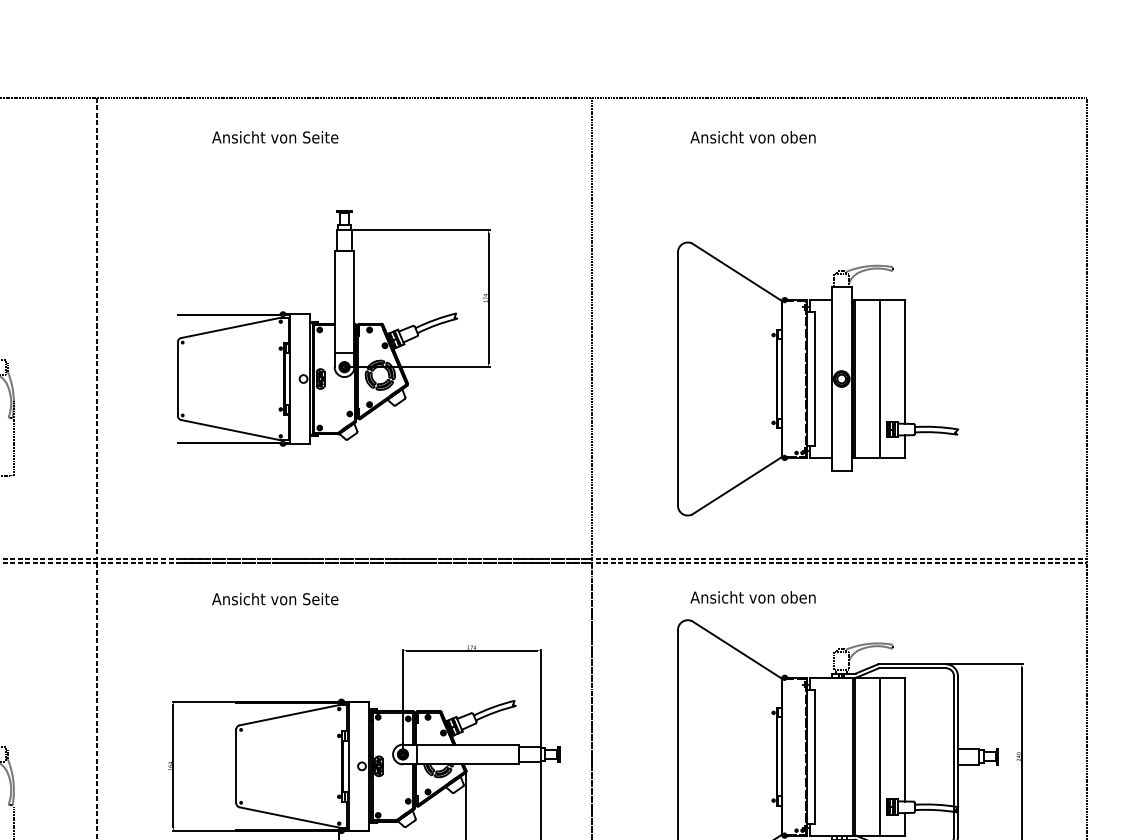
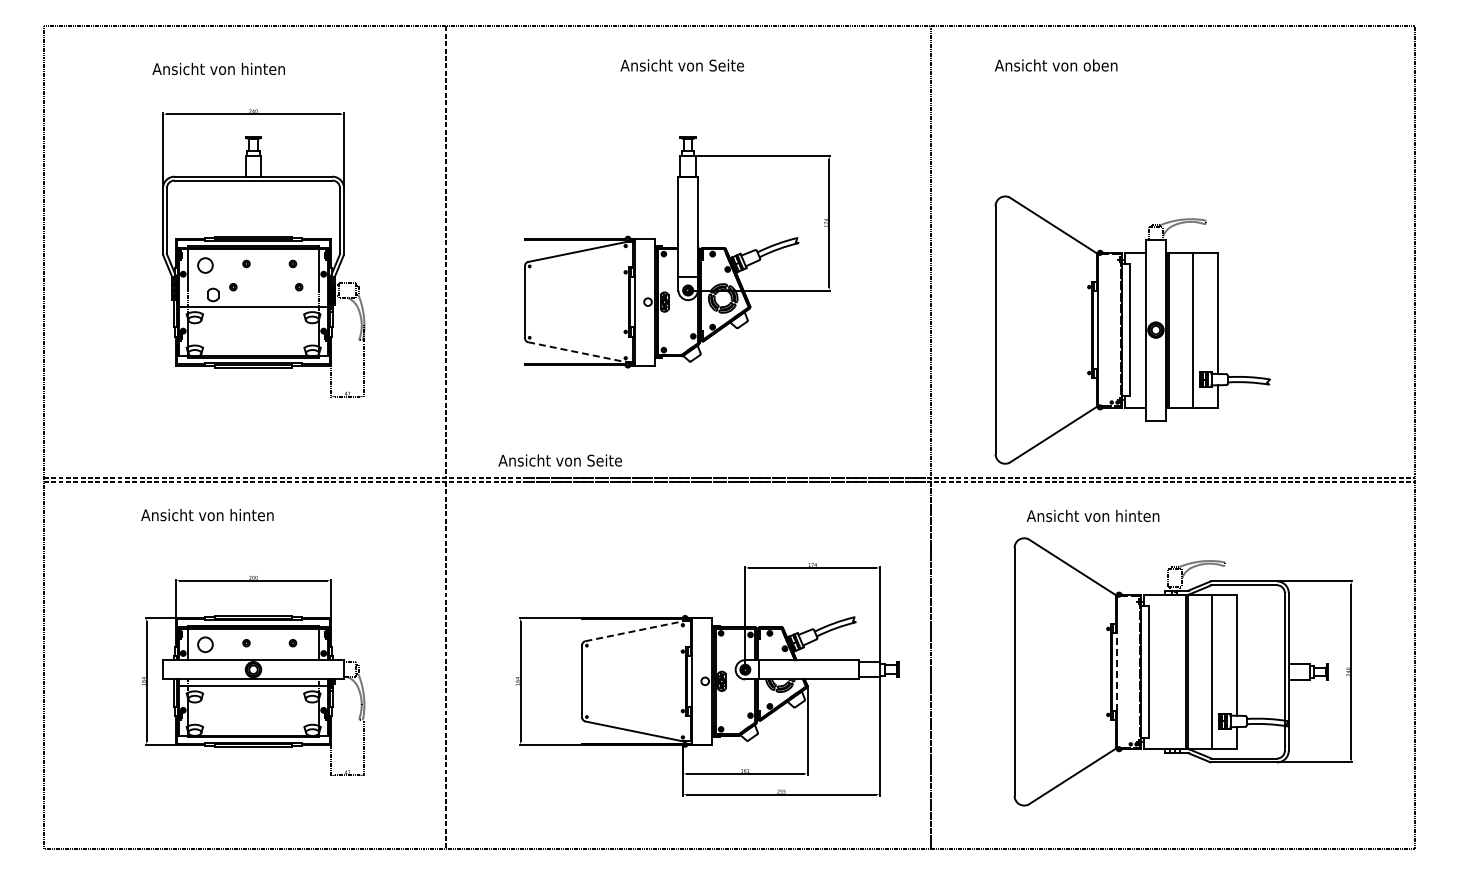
text: (275, 137) -> (682, 65), moved
text: (753, 137) -> (1056, 65), moved
part: (817, 378) -> (1132, 329), moved
line: (230, 430) -> (576, 352), solid -> dashed
text: (803, 596) -> (1137, 515), Ansicht von oben -> Ansicht von hinten
text: (275, 599) -> (560, 460), moved
line: (289, 715) -> (634, 631), solid -> dashed
line: (782, 756) -> (1116, 671), solid -> dashed

